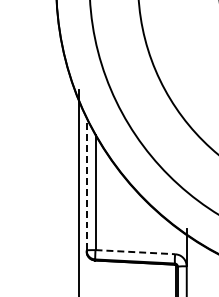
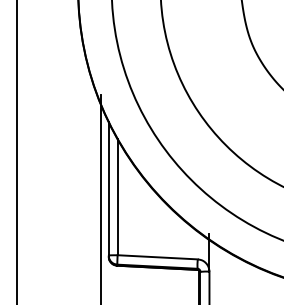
line: (86, 183) -> (108, 188), dashed -> solid
line: (136, 252) -> (158, 257), dashed -> solid

